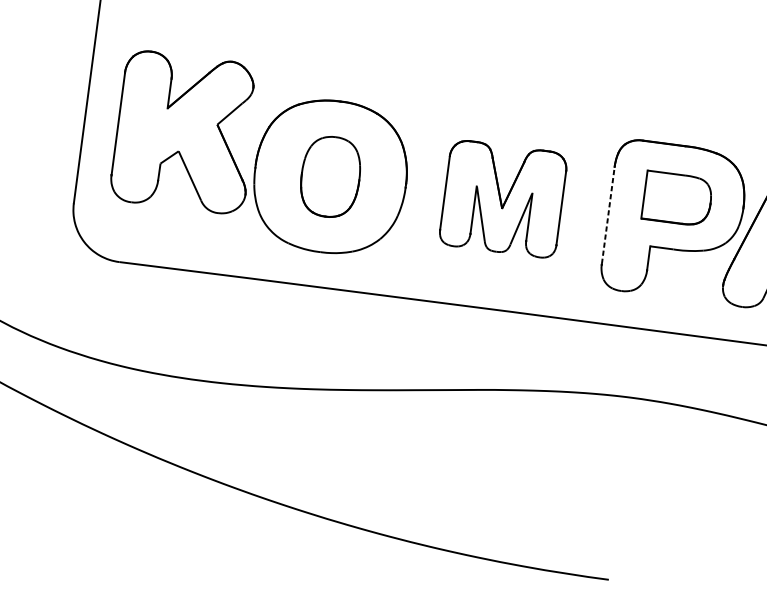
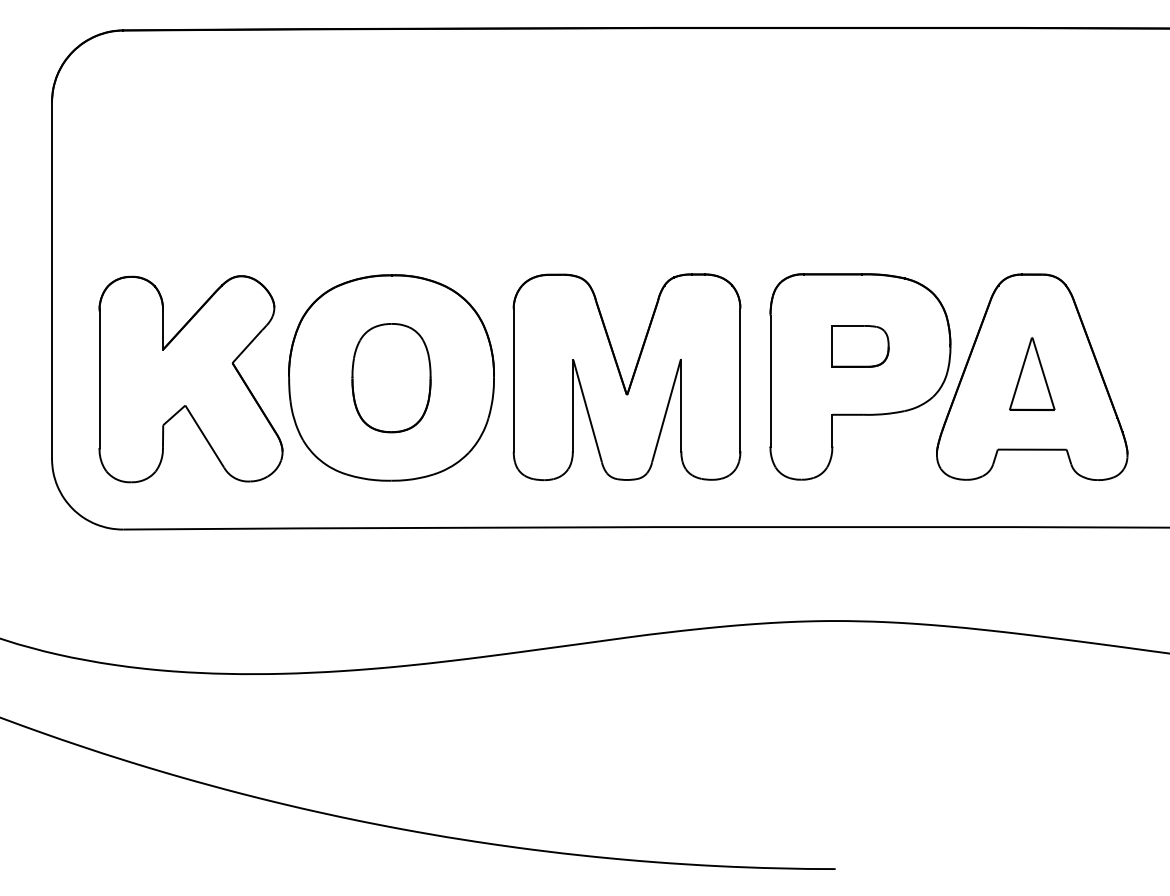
part: (184, 132) -> (190, 379), moved
part: (502, 199) -> (626, 377), size x1.43
part: (677, 199) -> (860, 346), size x0.62
line: (608, 215) -> (770, 380), dashed -> solid

